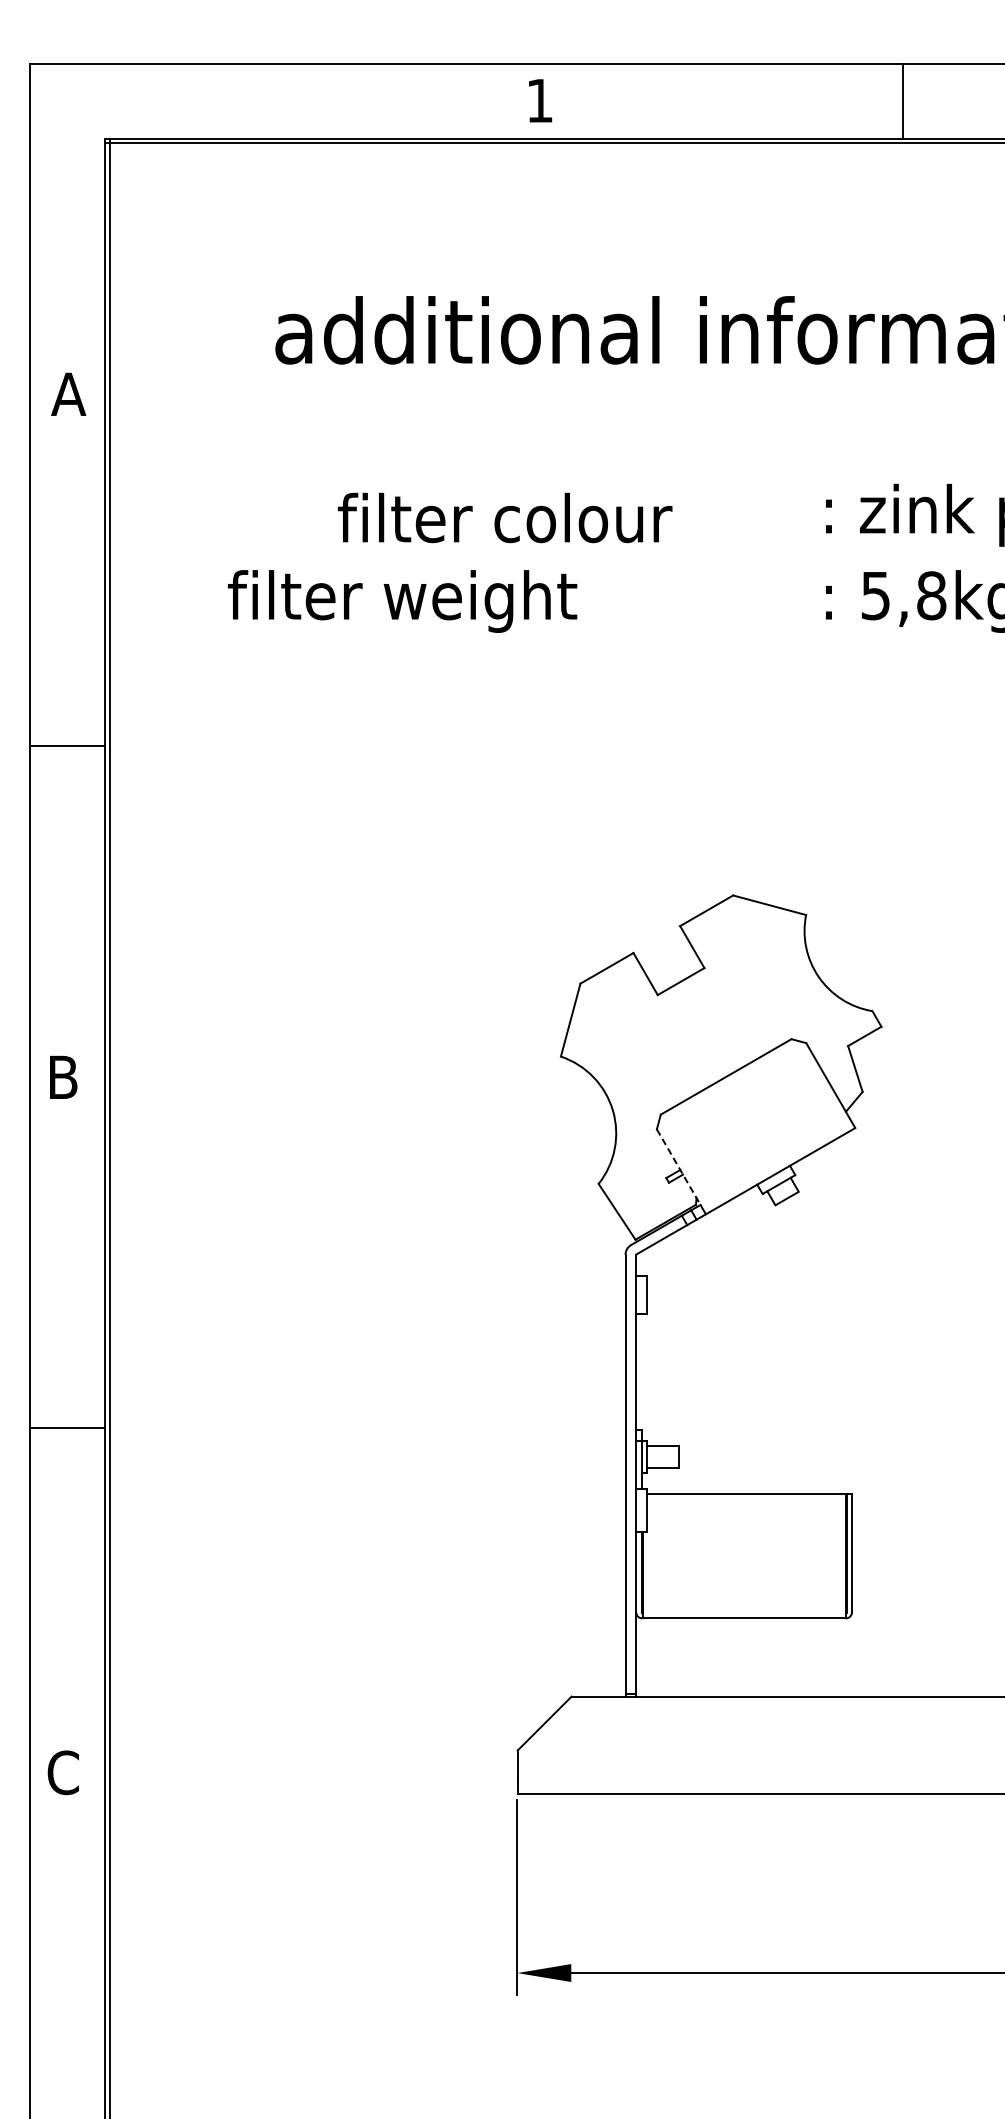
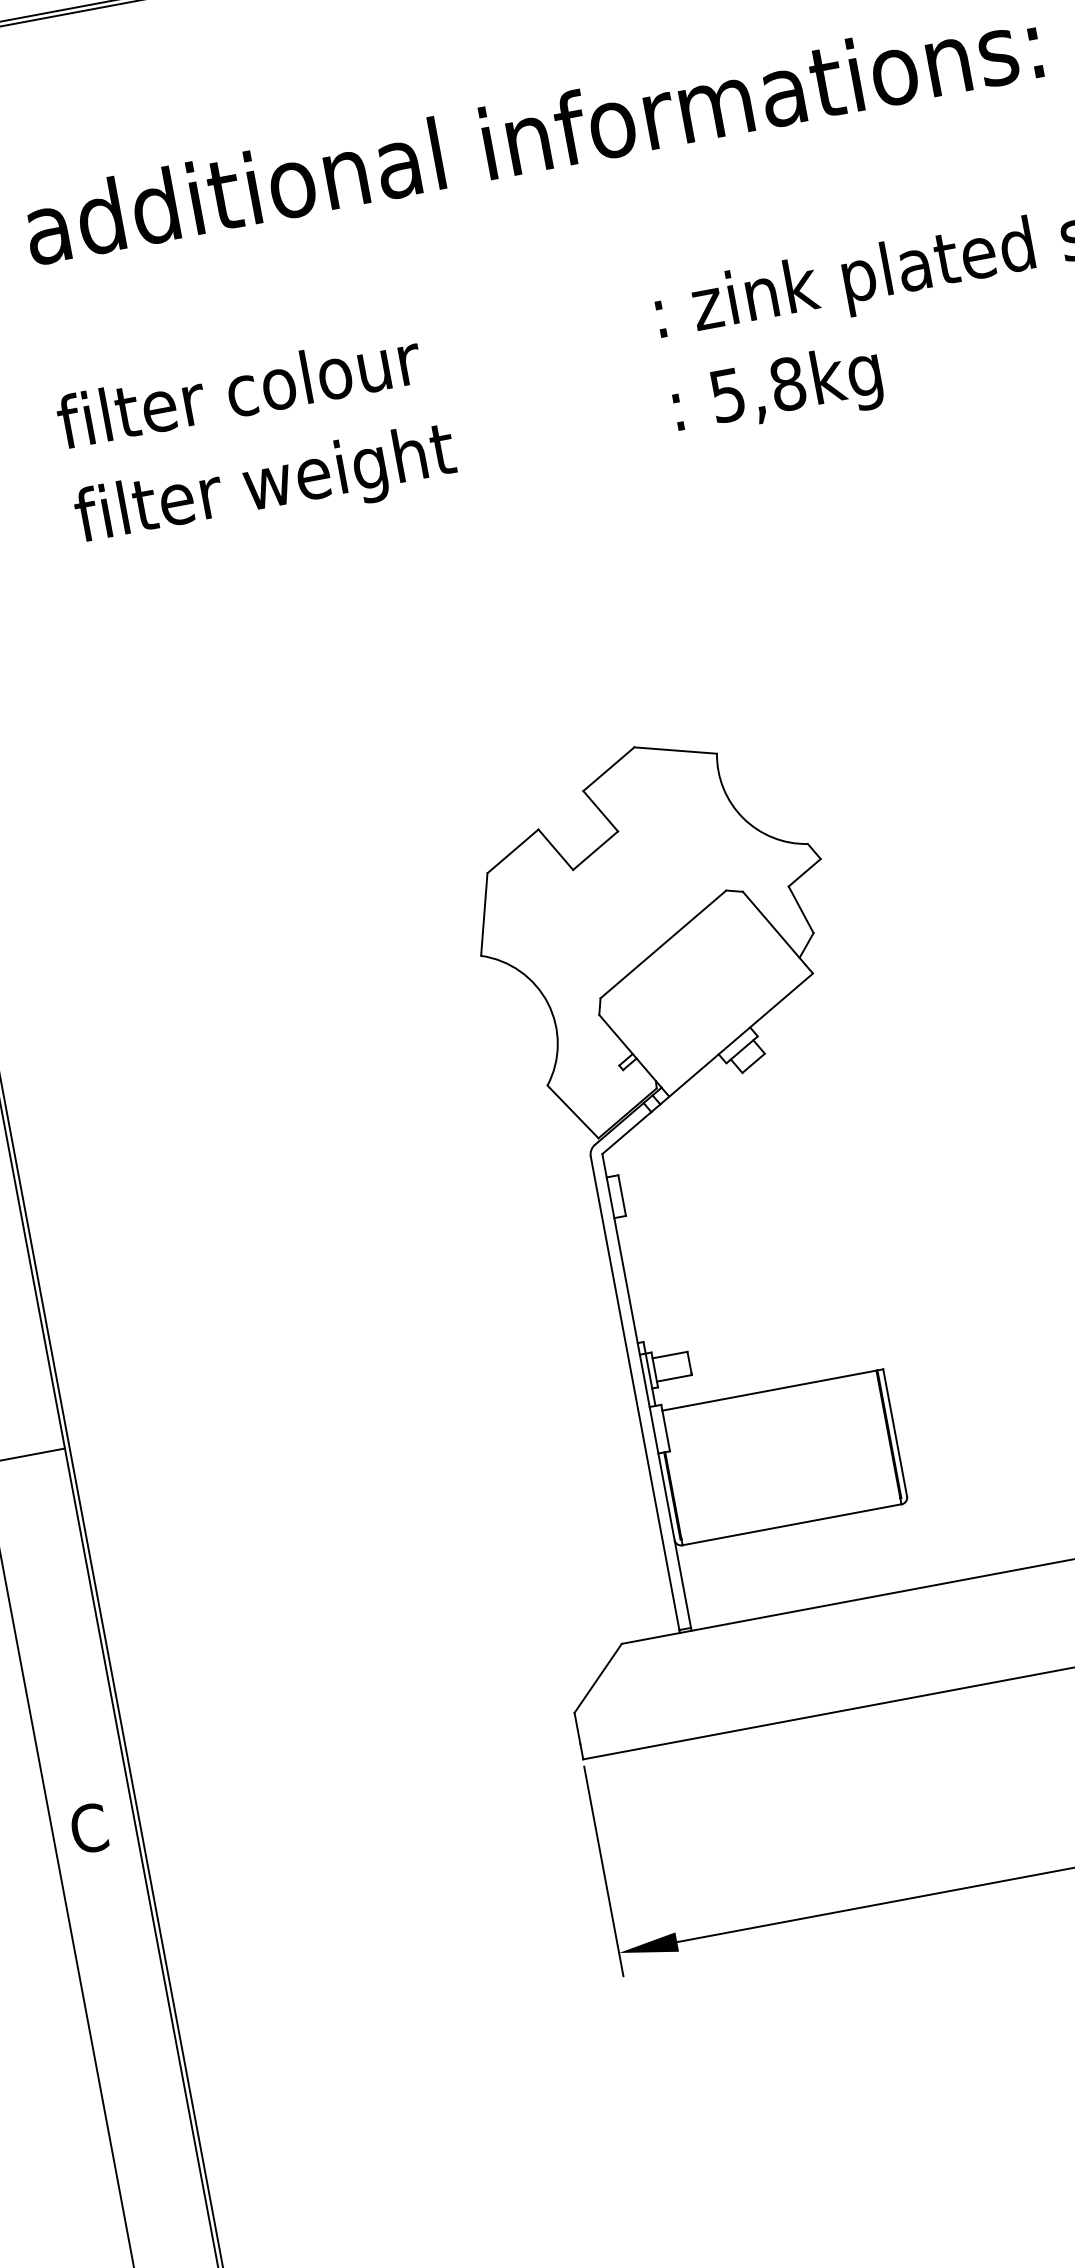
text: (504, 517) -> (238, 389), moved
text: (402, 601) -> (265, 488), moved
line: (678, 1167) -> (630, 1051), dashed -> solid

